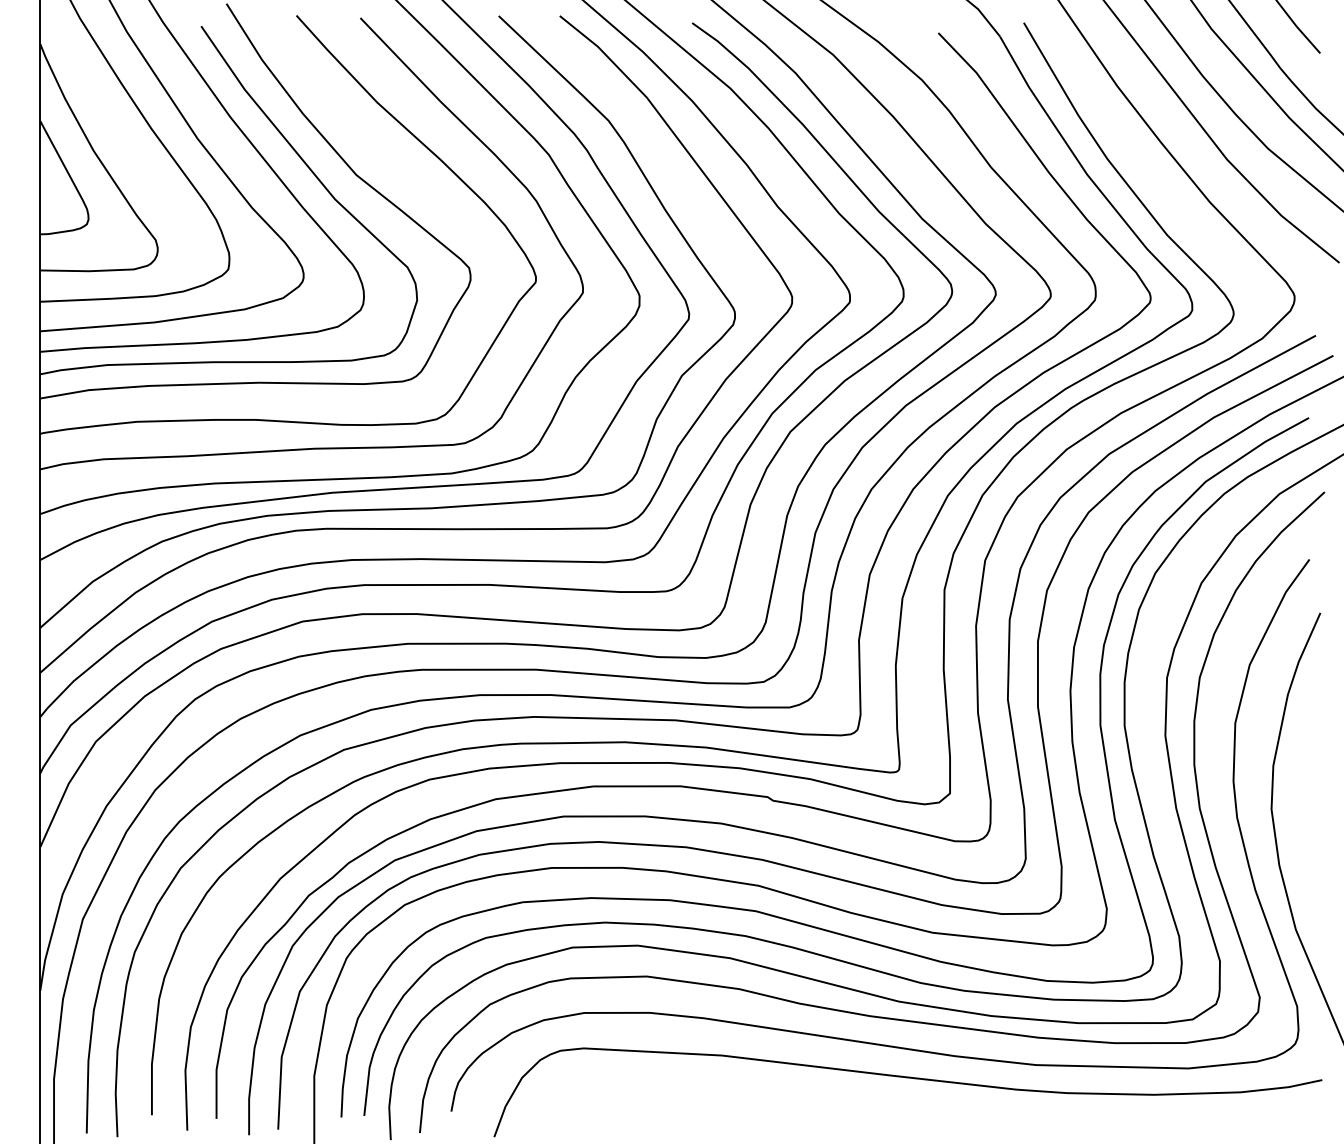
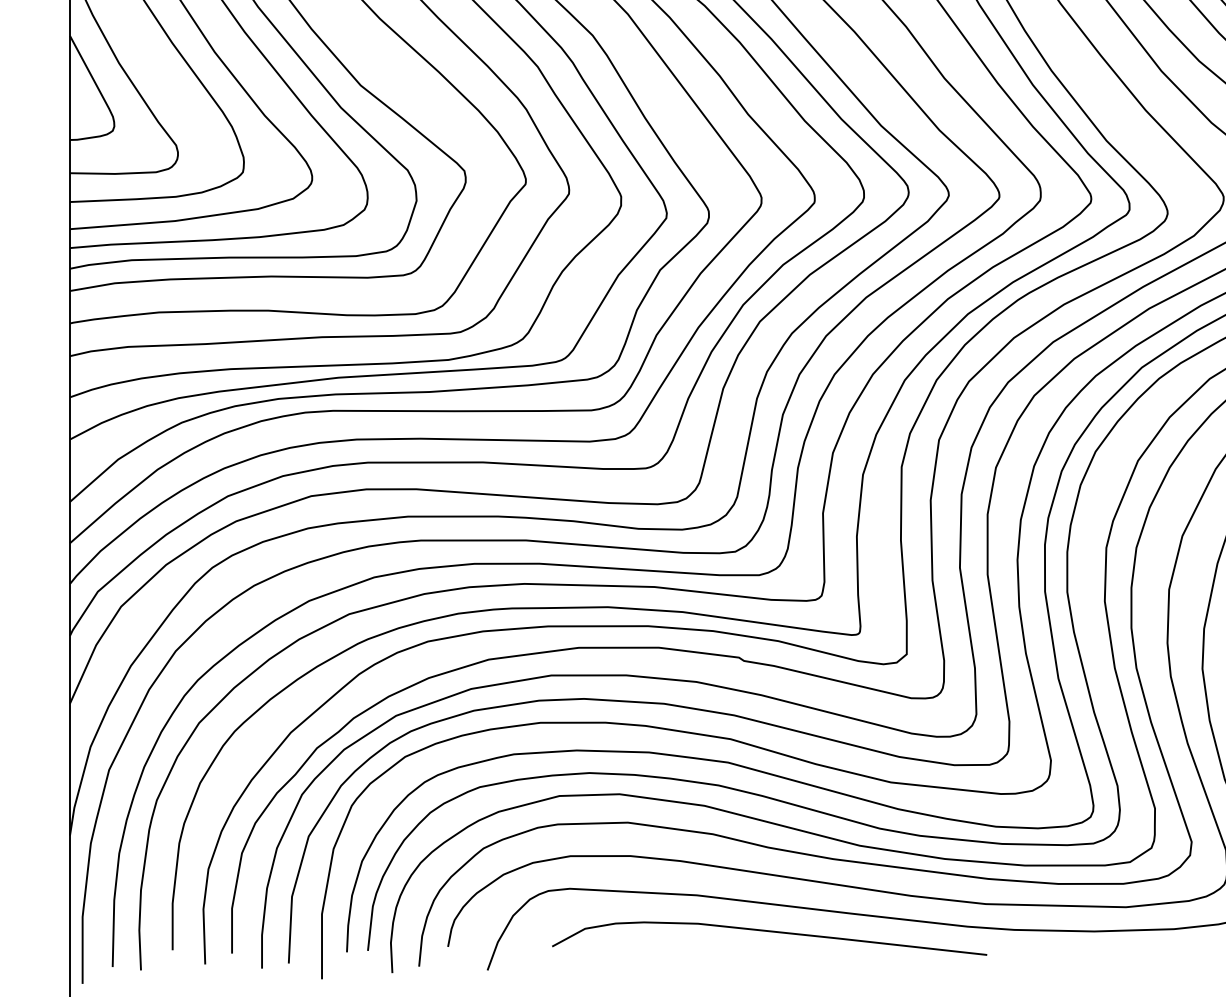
curve: (800, 1095) -> (769, 932), added

